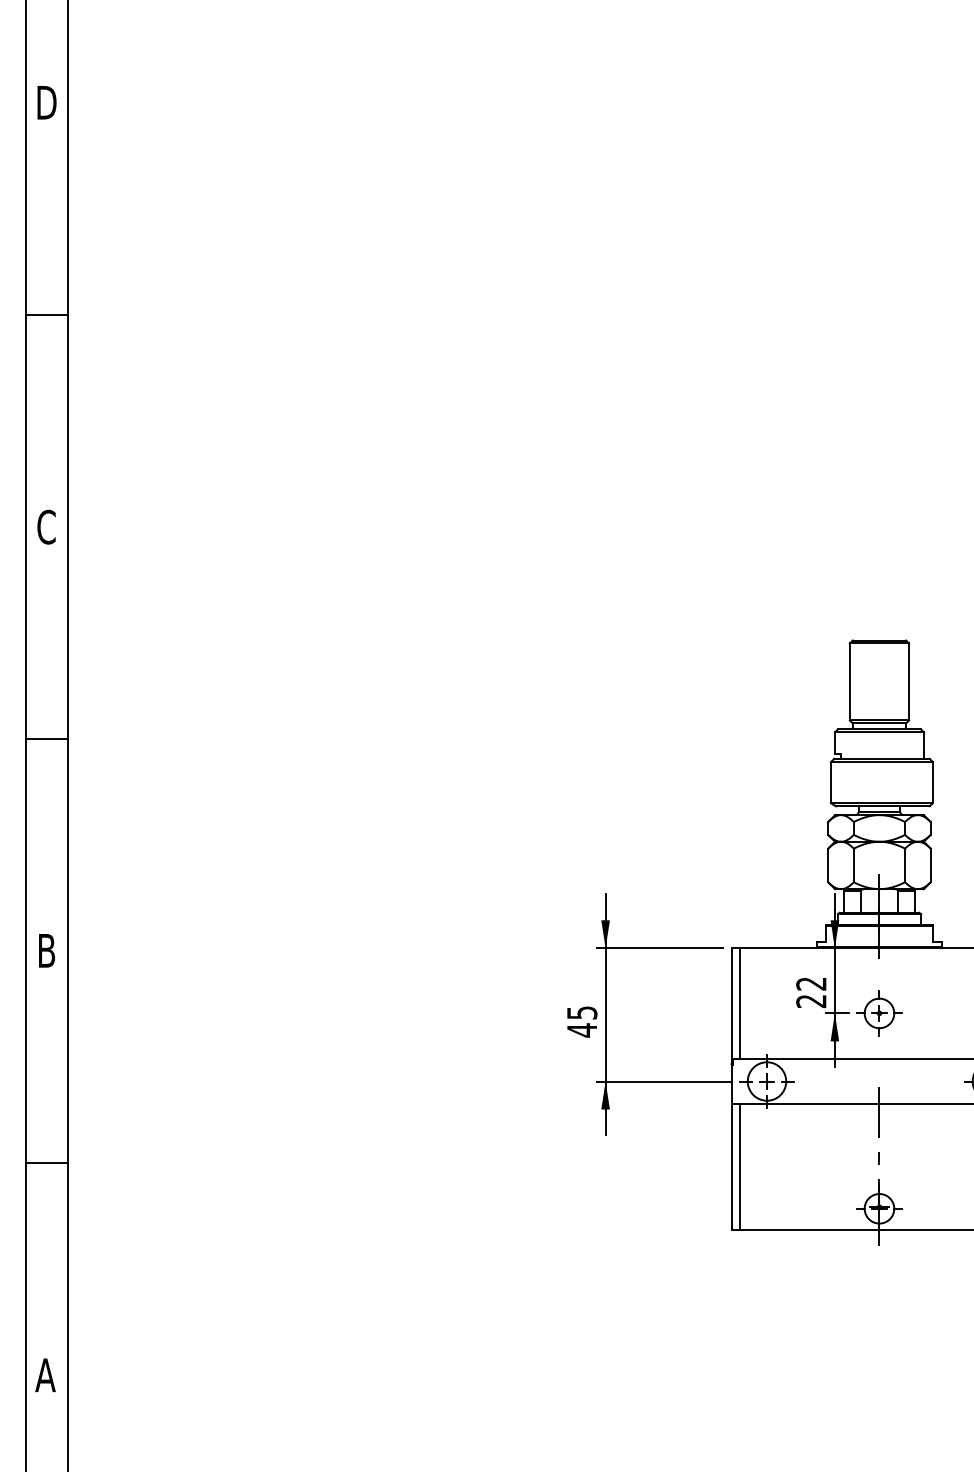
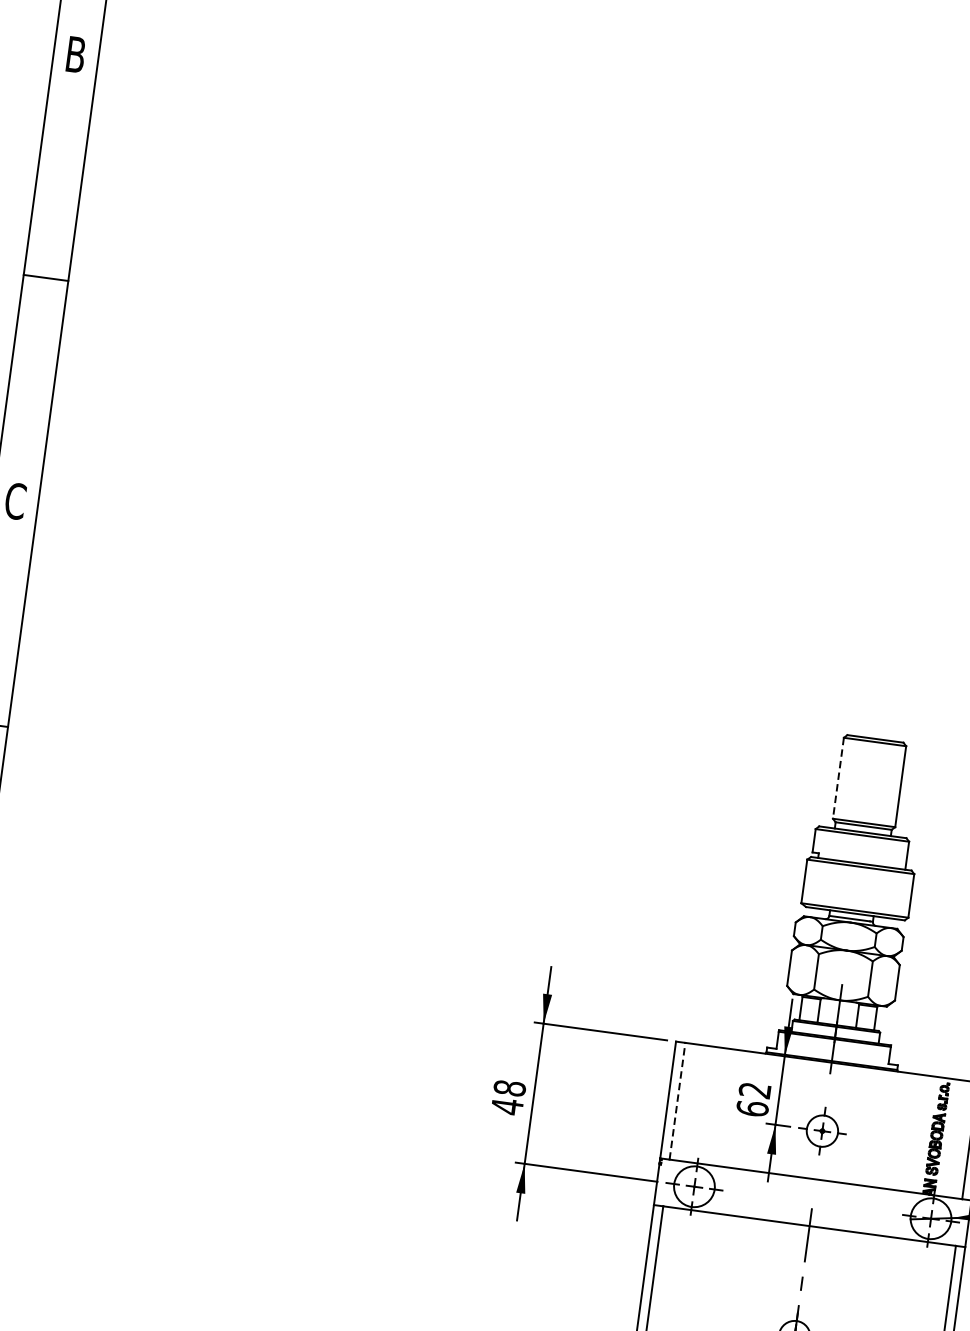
text: (46, 102) -> (75, 54), D -> B
line: (849, 682) -> (837, 778), solid -> dashed
text: (811, 1001) -> (752, 1108), 22 -> 62
line: (740, 1003) -> (677, 1100), solid -> dashed
text: (581, 1012) -> (509, 1087), 45 -> 48

